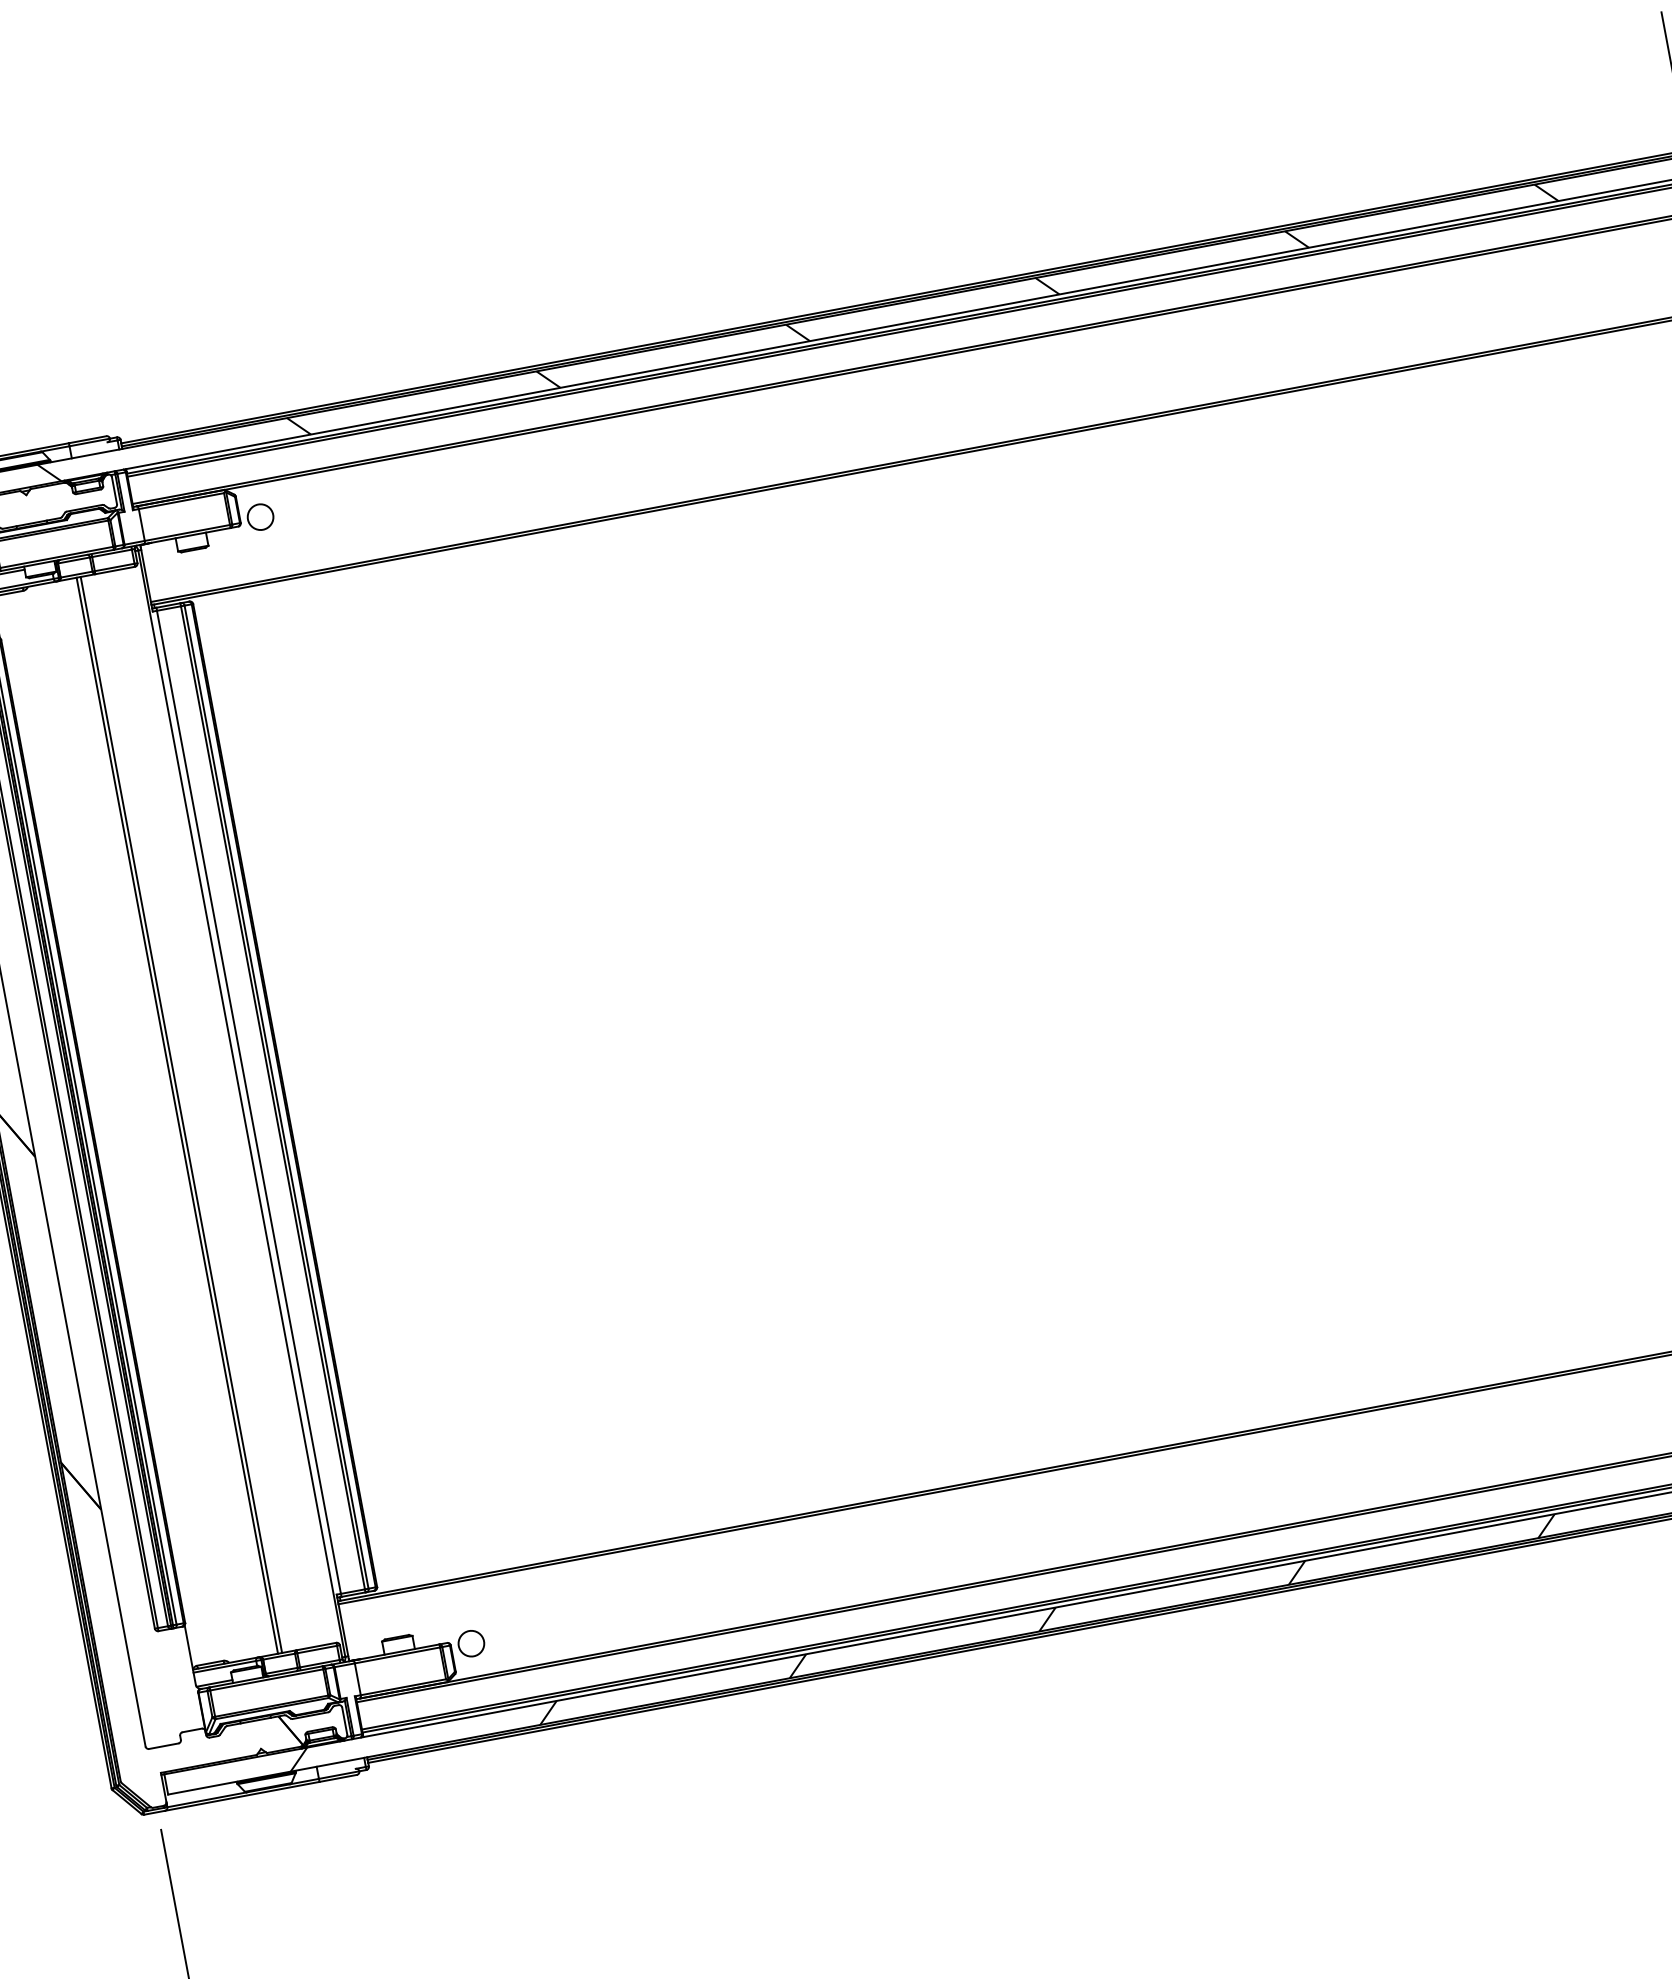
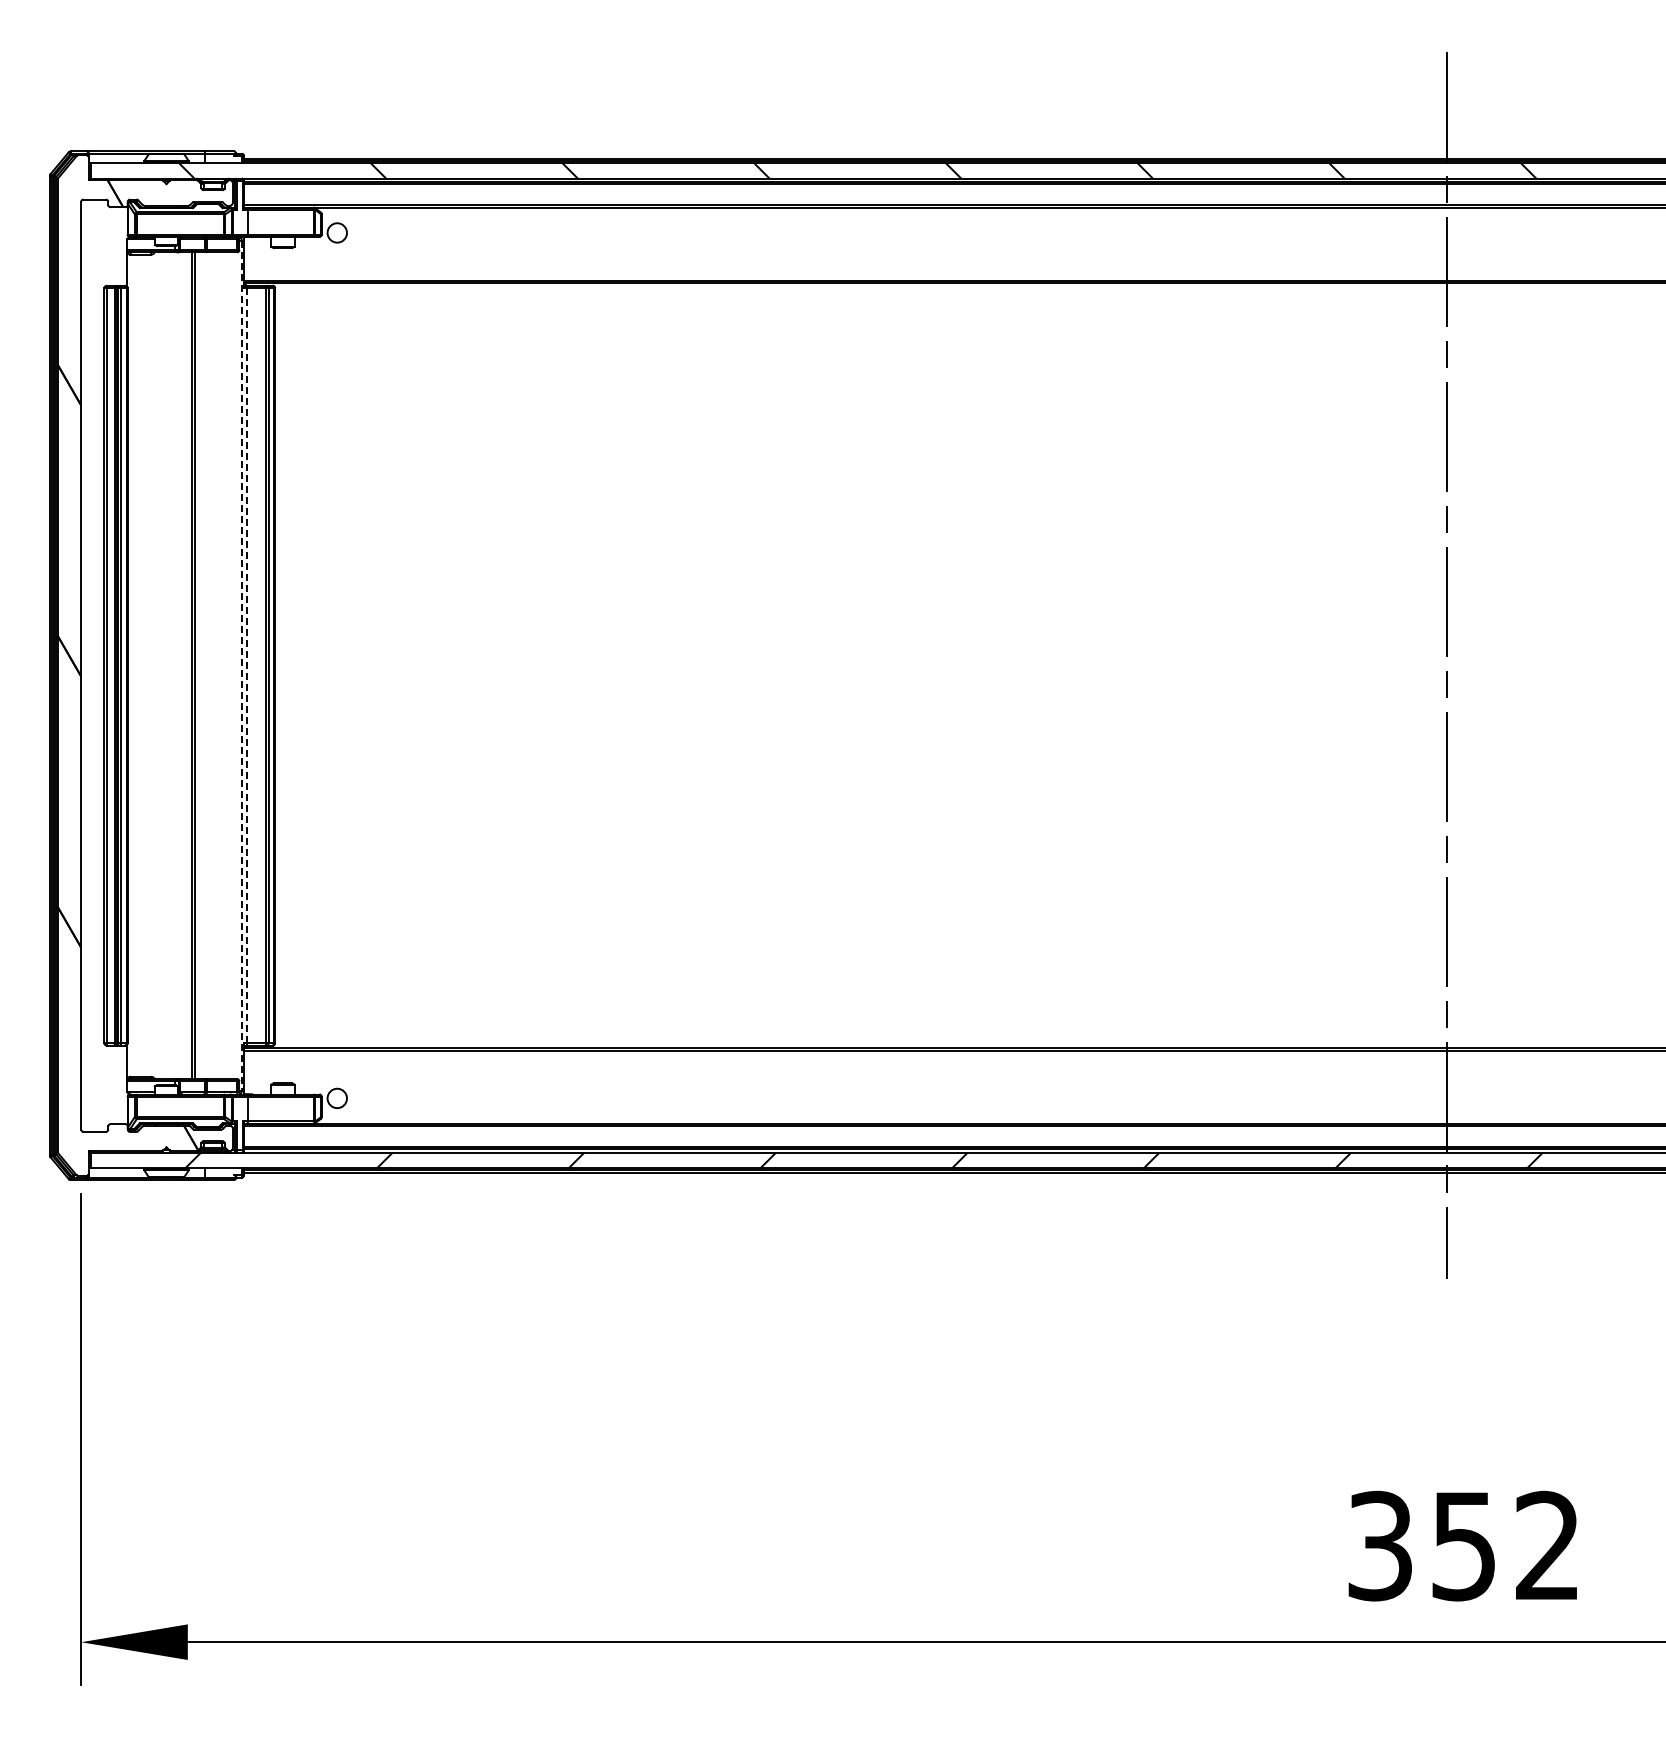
line: (249, 1102) -> (247, 665), solid -> dashed
line: (241, 1103) -> (241, 665), solid -> dashed

